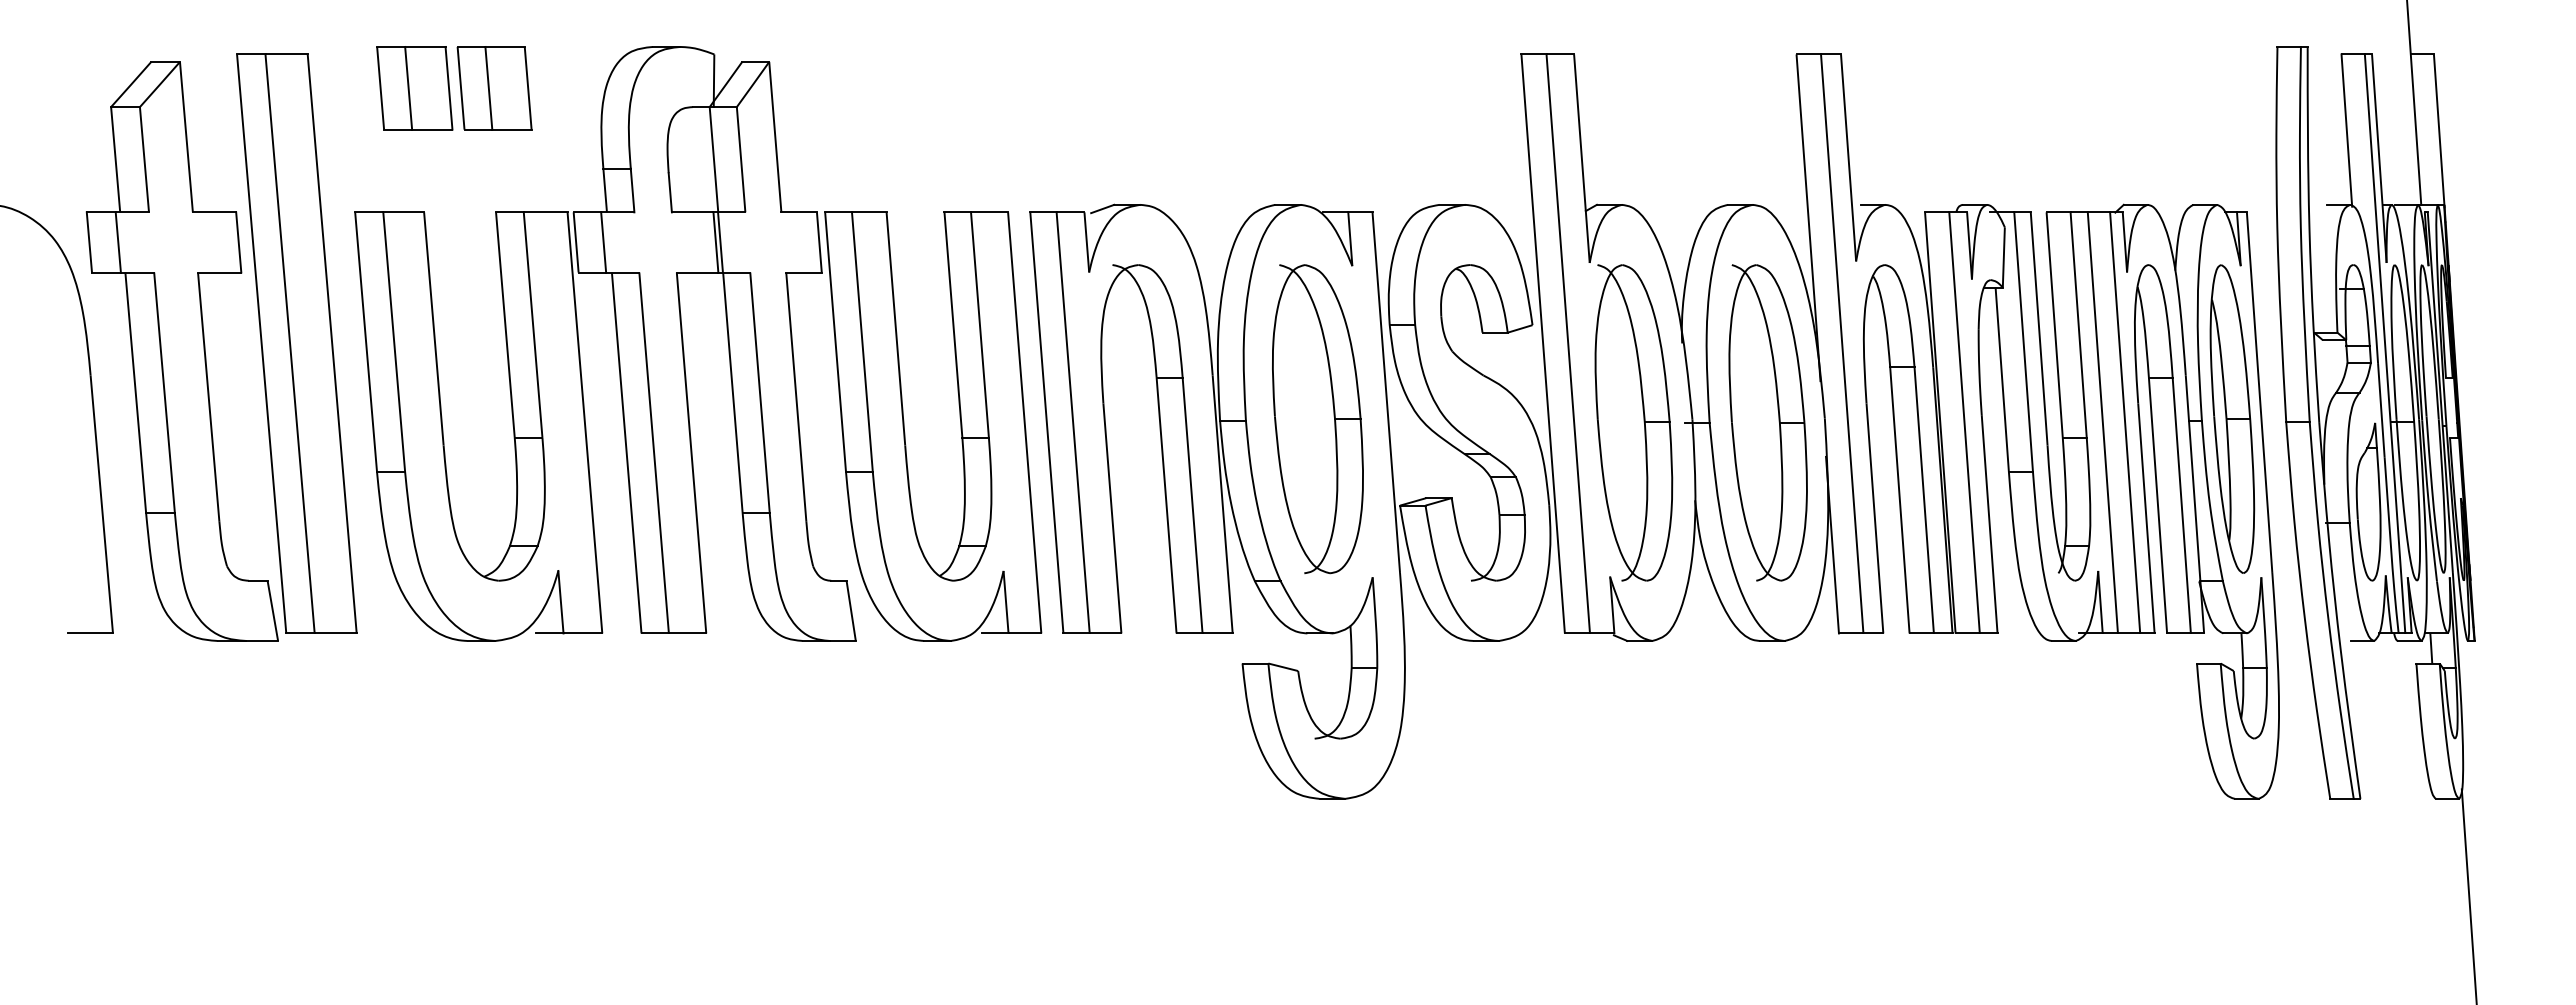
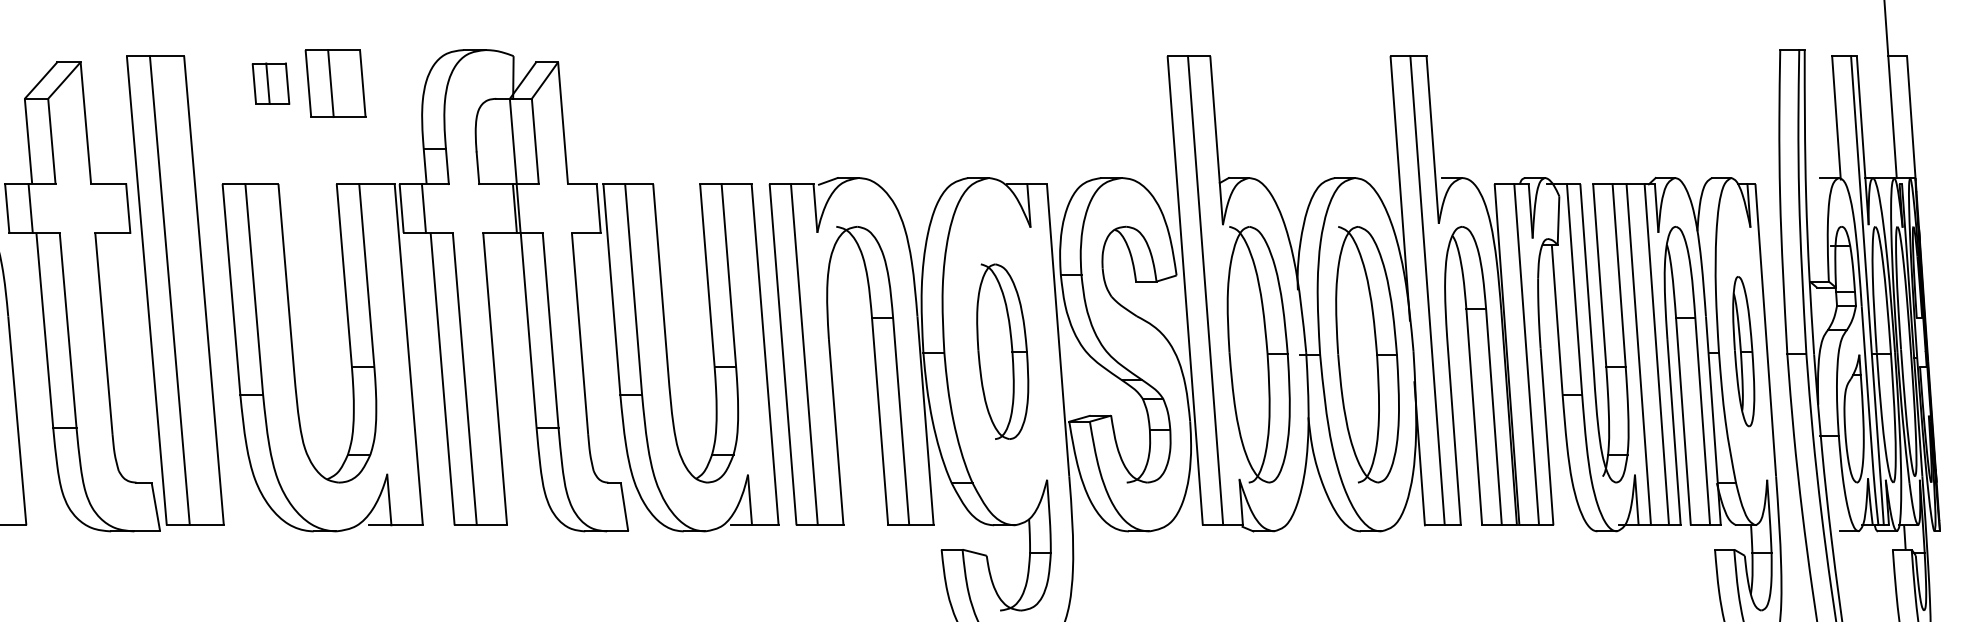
part: (414, 88) -> (270, 83), size x0.6
part: (2232, 418) -> (1743, 351), size x0.6
part: (1317, 419) -> (1002, 351), size x0.7

